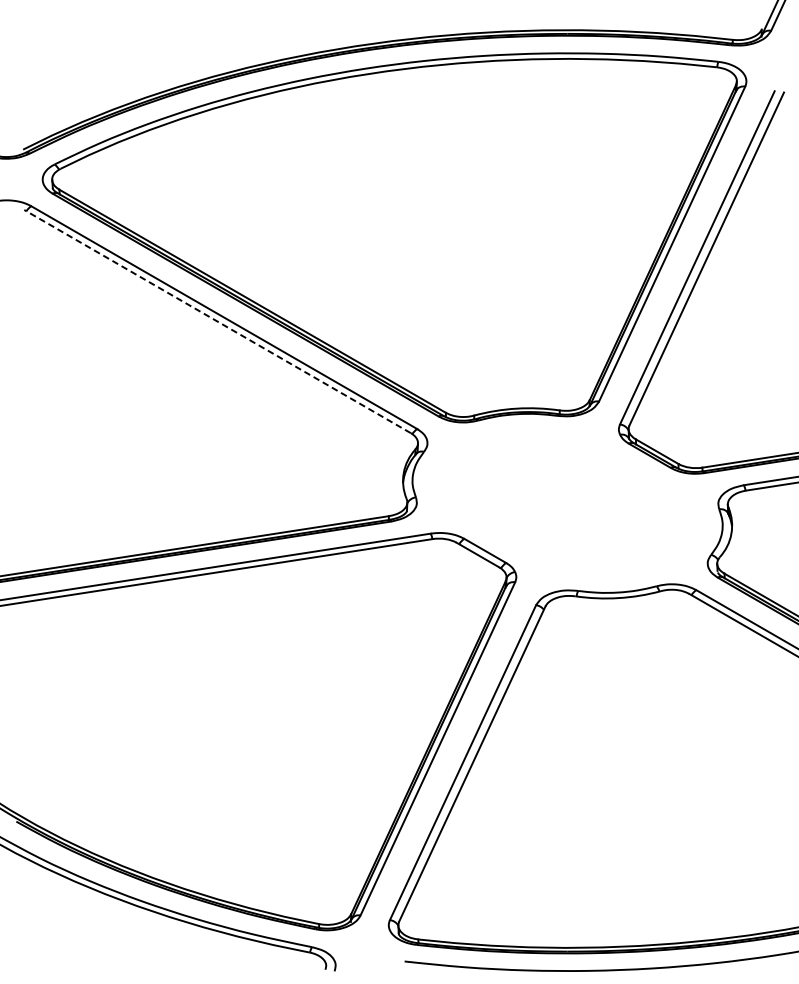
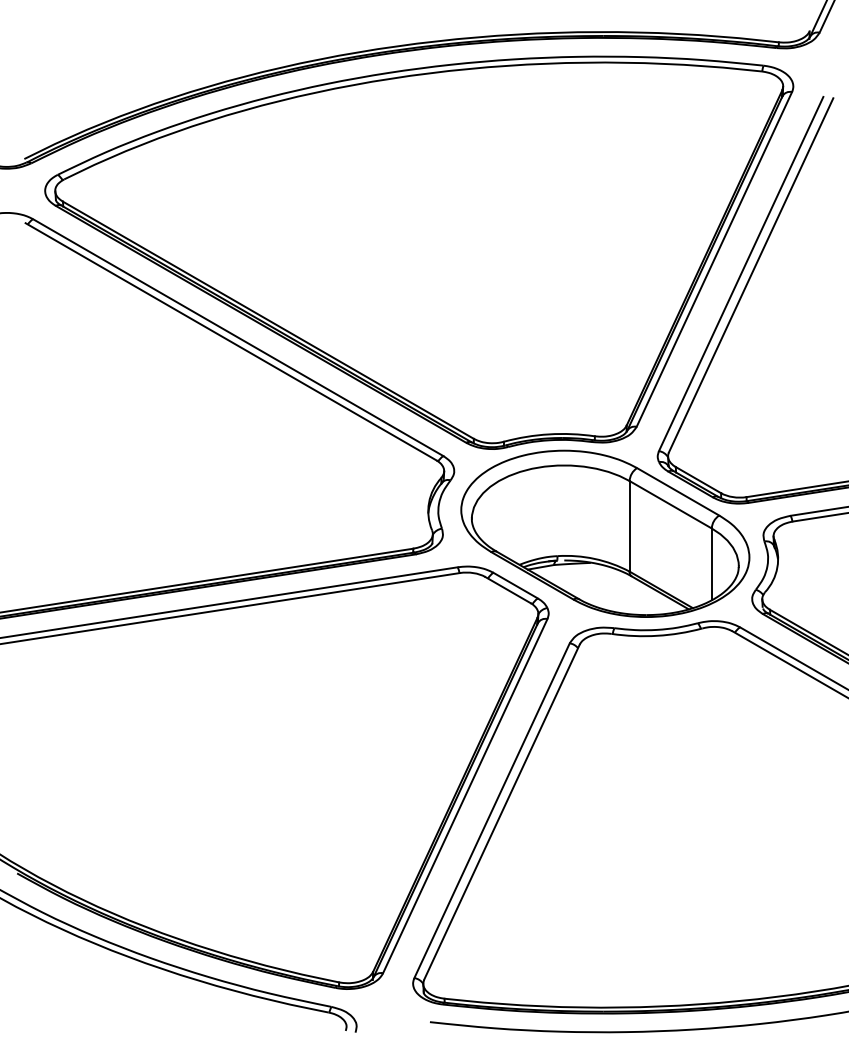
line: (217, 321) -> (230, 341), dashed -> solid
part: (569, 501) -> (605, 533), added

